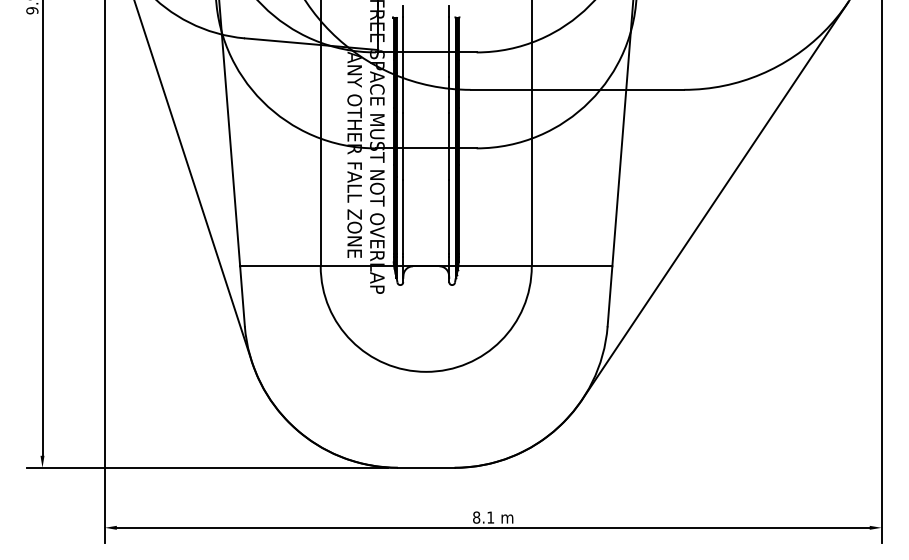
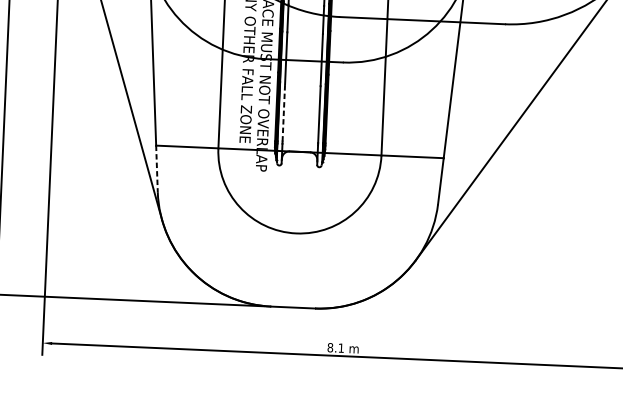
line: (403, 217) -> (284, 113), solid -> dashed
line: (242, 296) -> (156, 169), solid -> dashed

